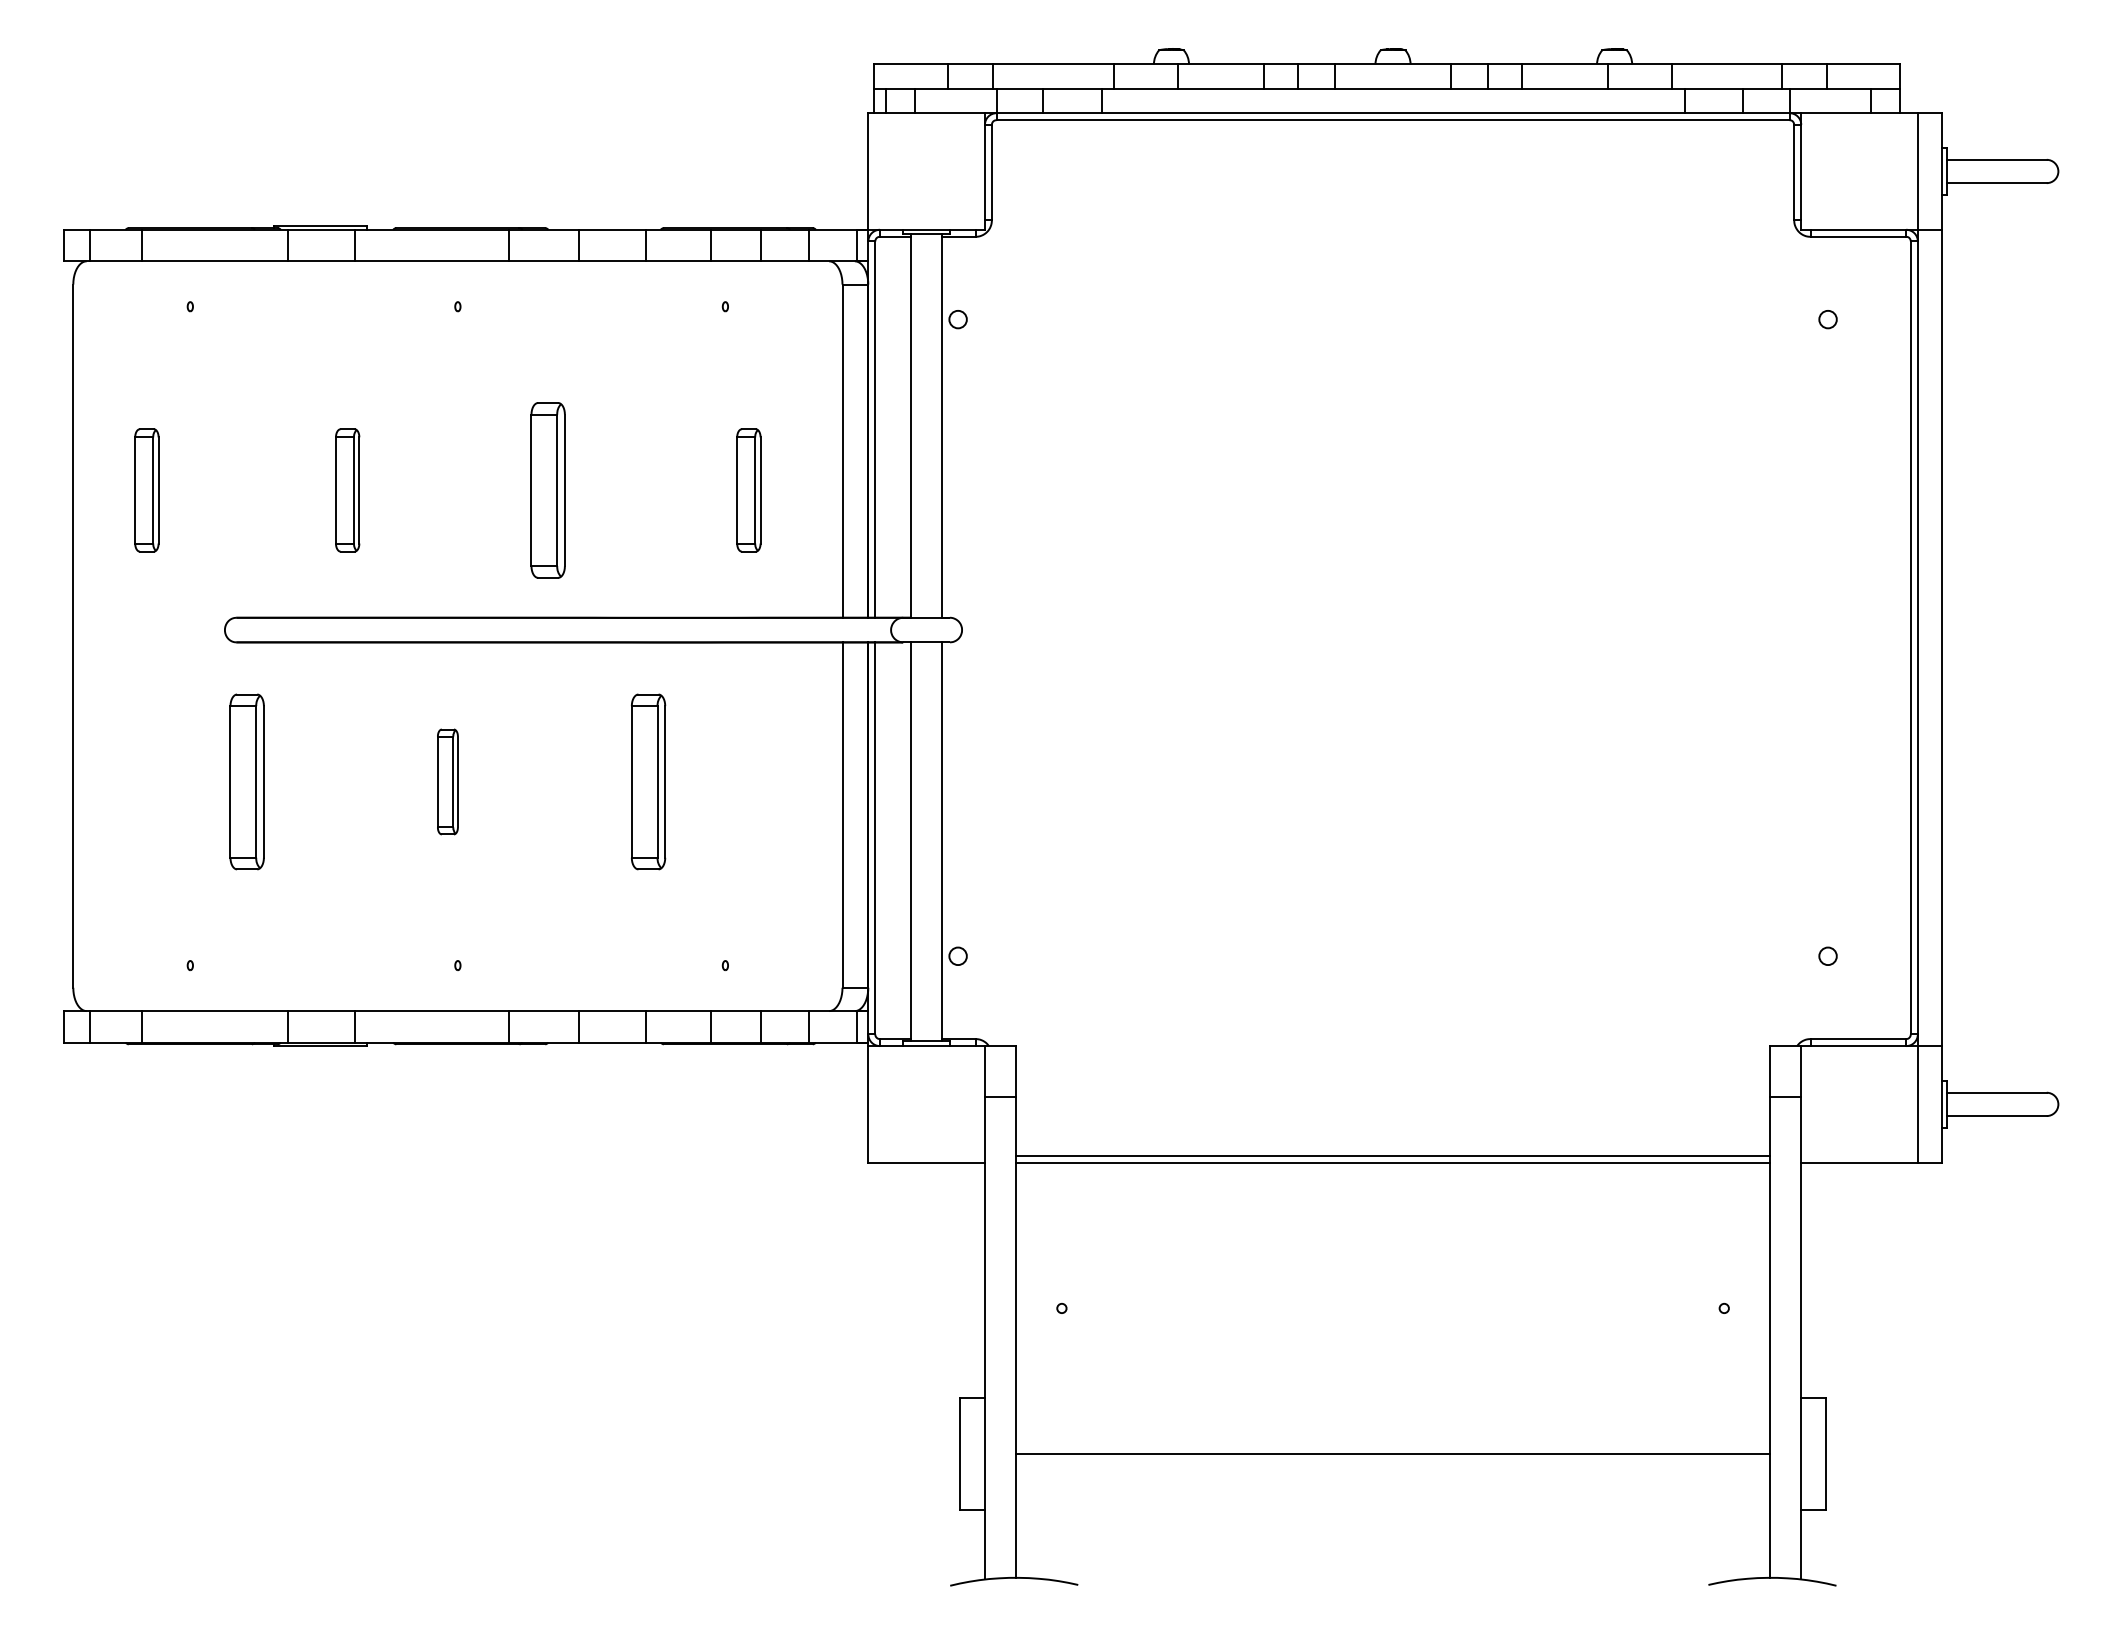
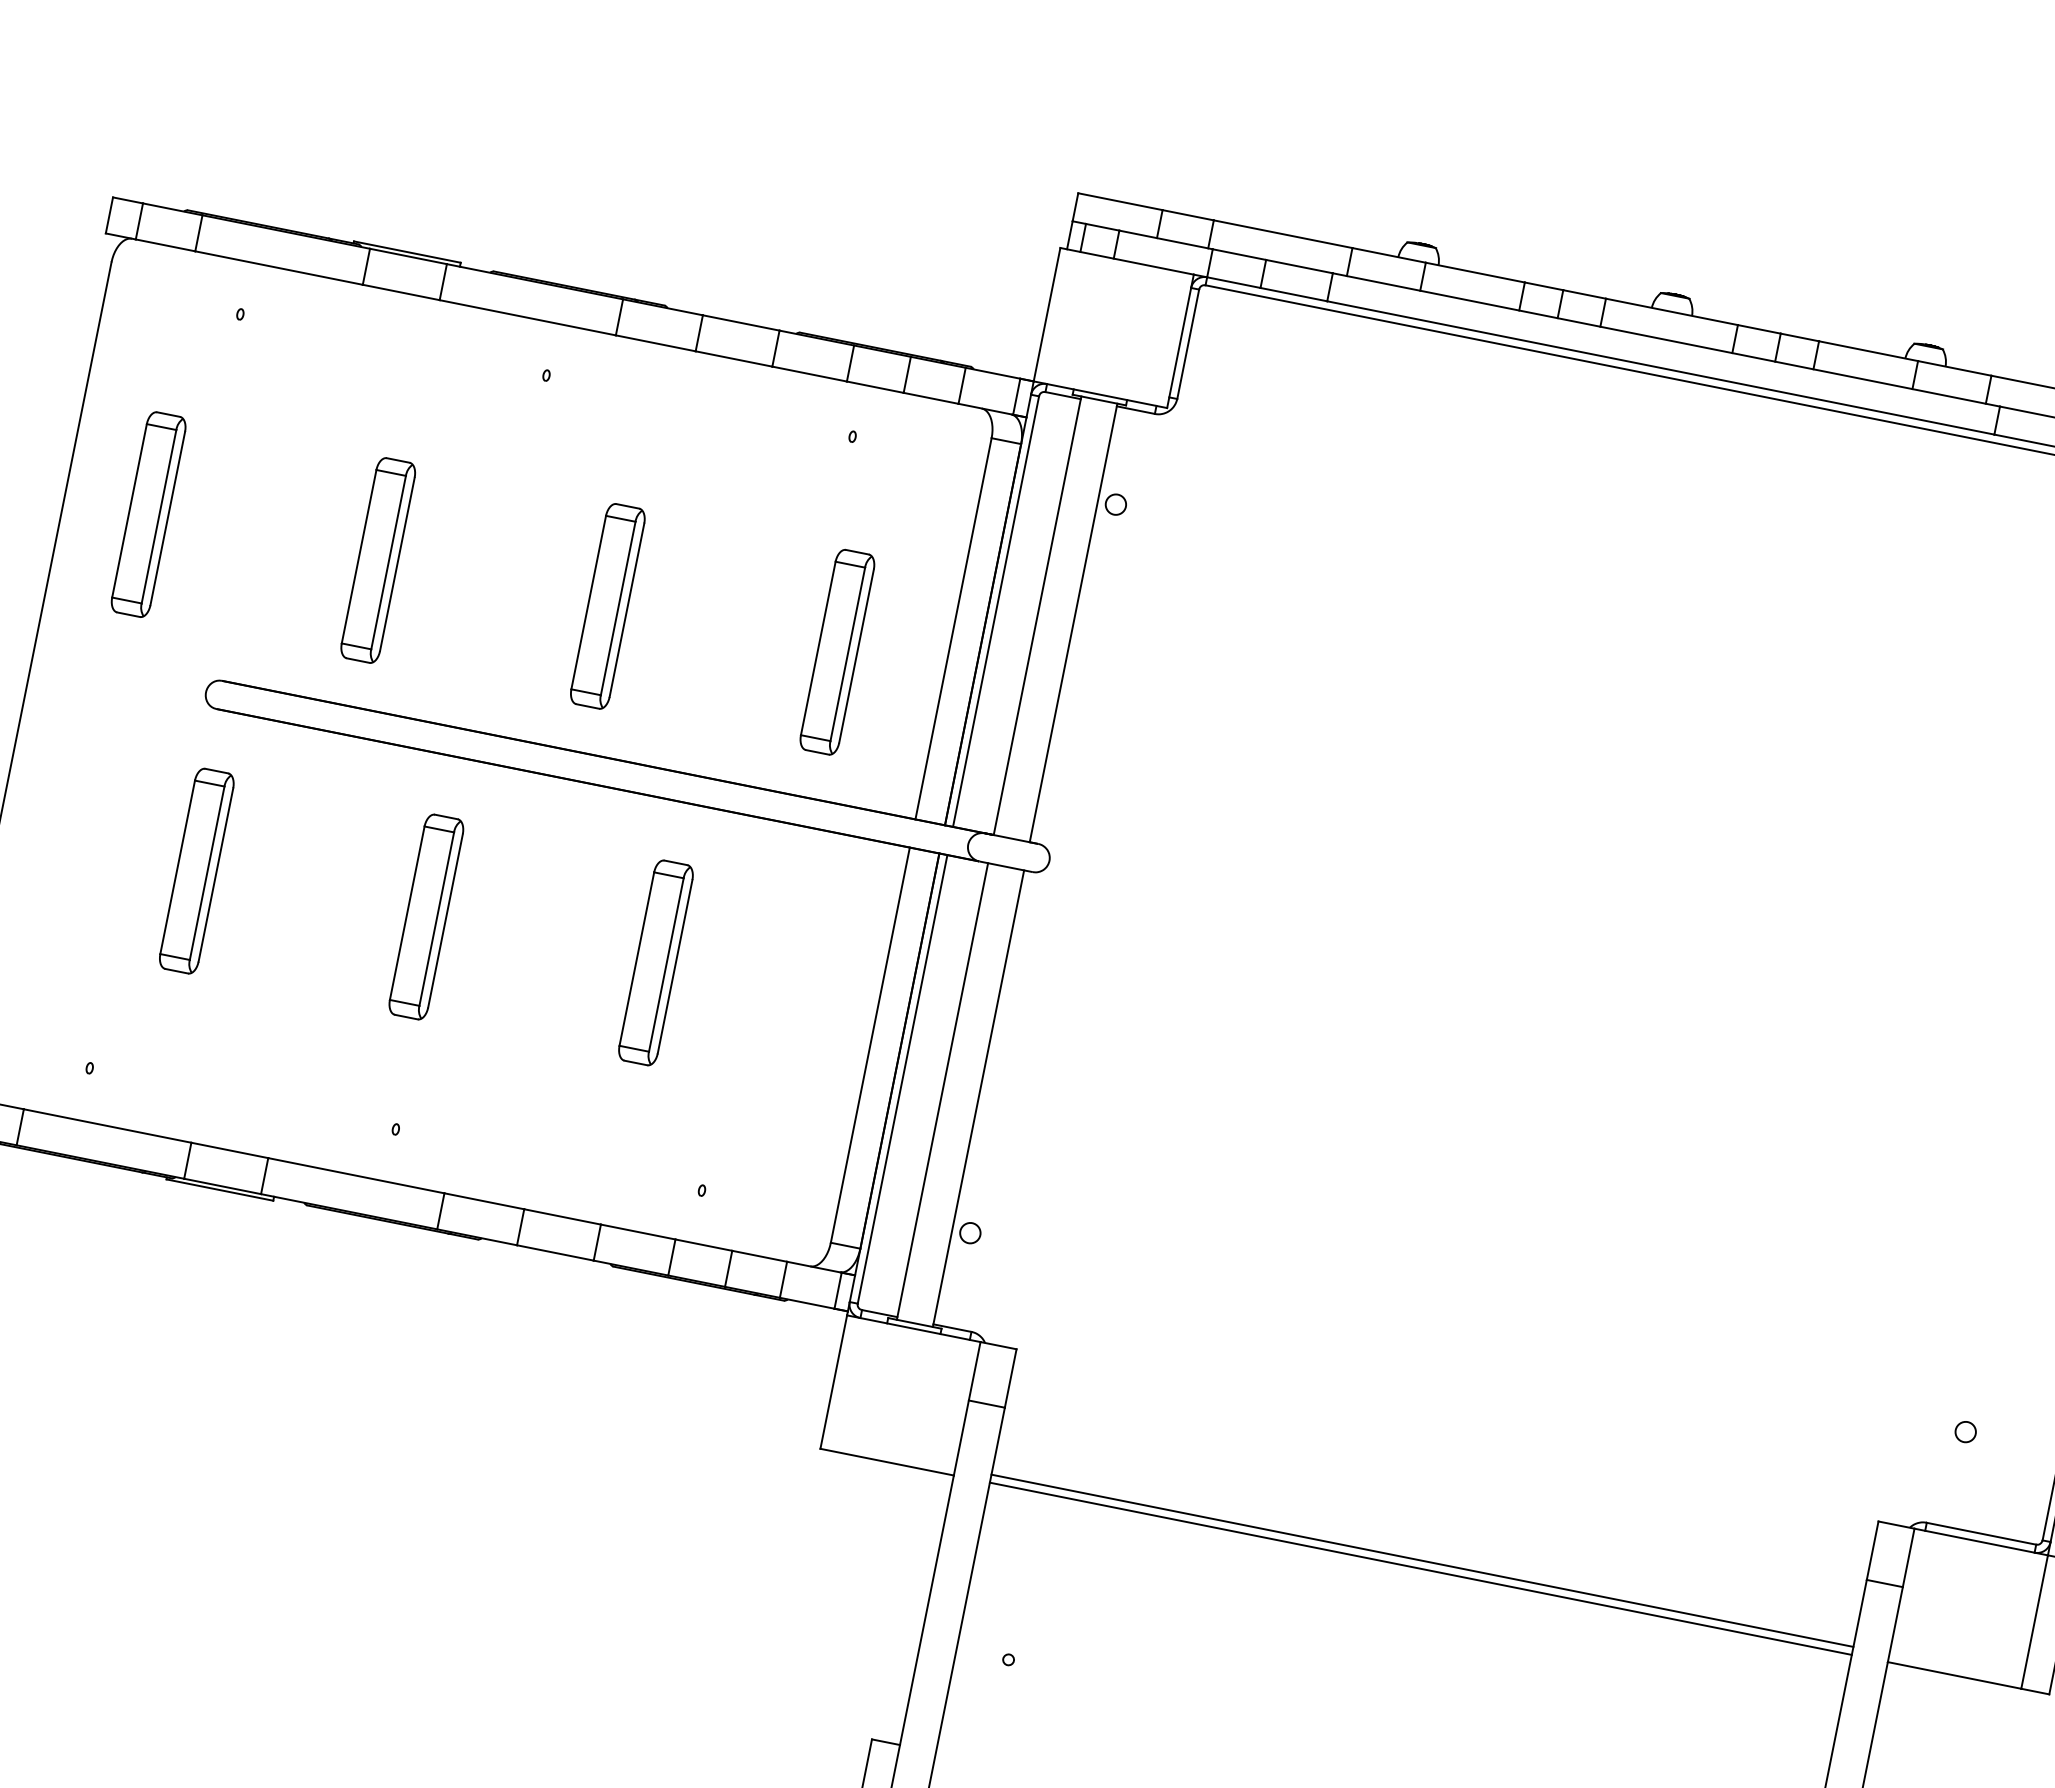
part: (146, 490) -> (148, 514), size x1.43
part: (347, 490) -> (378, 560), size x1.43
part: (748, 490) -> (837, 652), size x1.43
part: (447, 781) -> (426, 916), size x1.67

